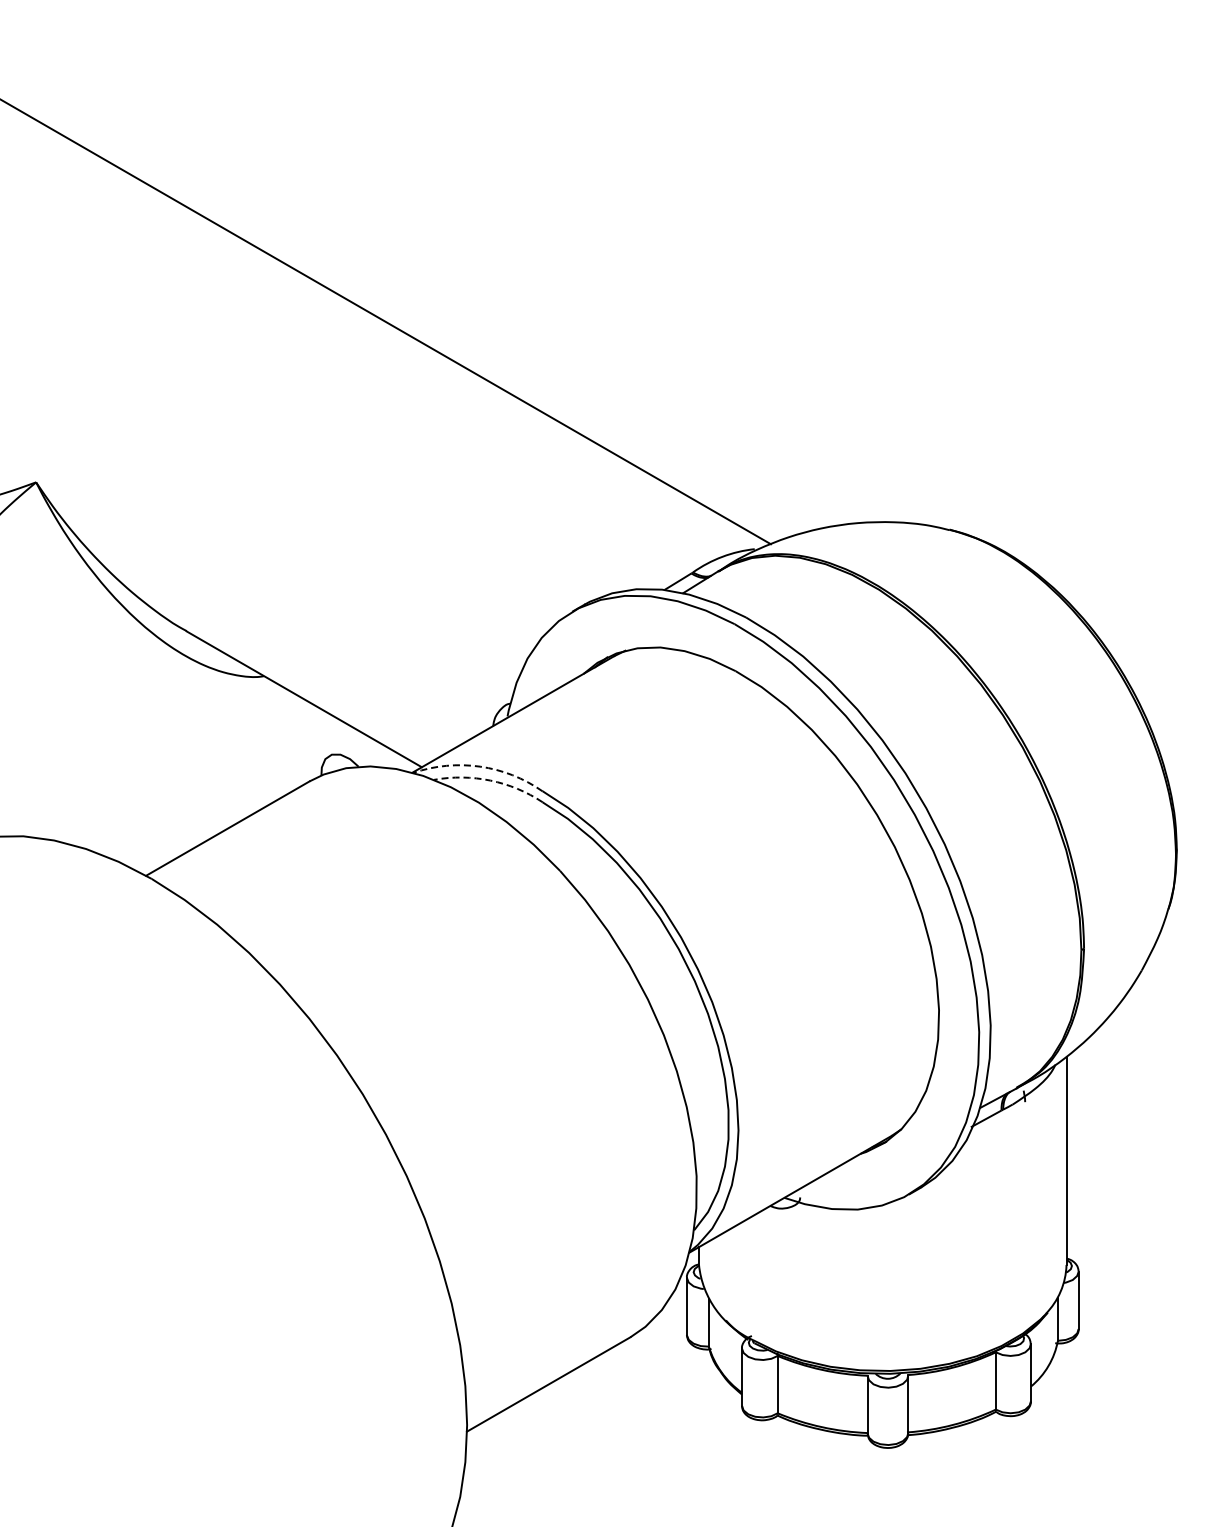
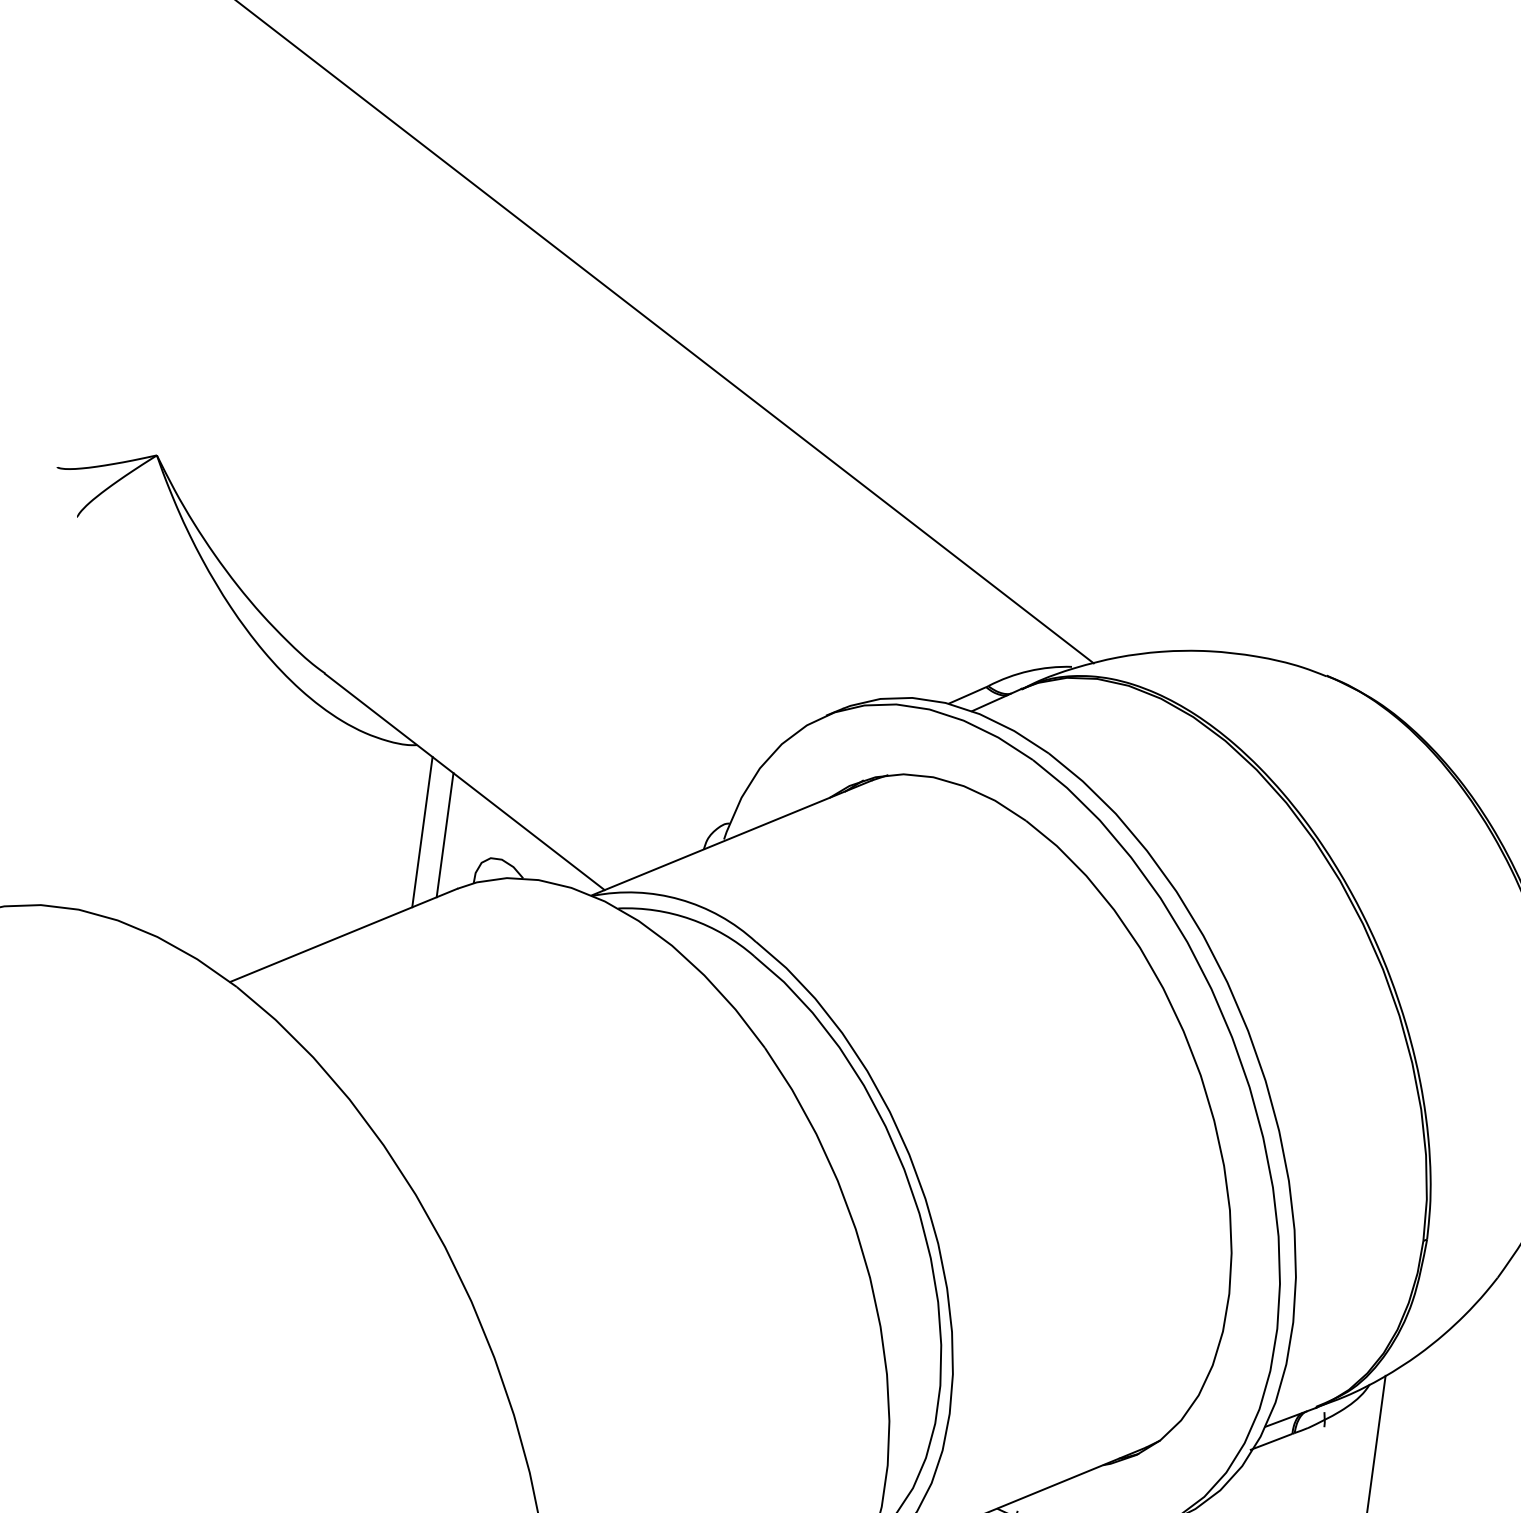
line: (277, 741) -> (422, 831), added
line: (294, 741) -> (444, 834), added
arc: (480, 766) -> (680, 899), dashed -> solid
arc: (490, 780) -> (690, 919), dashed -> solid

